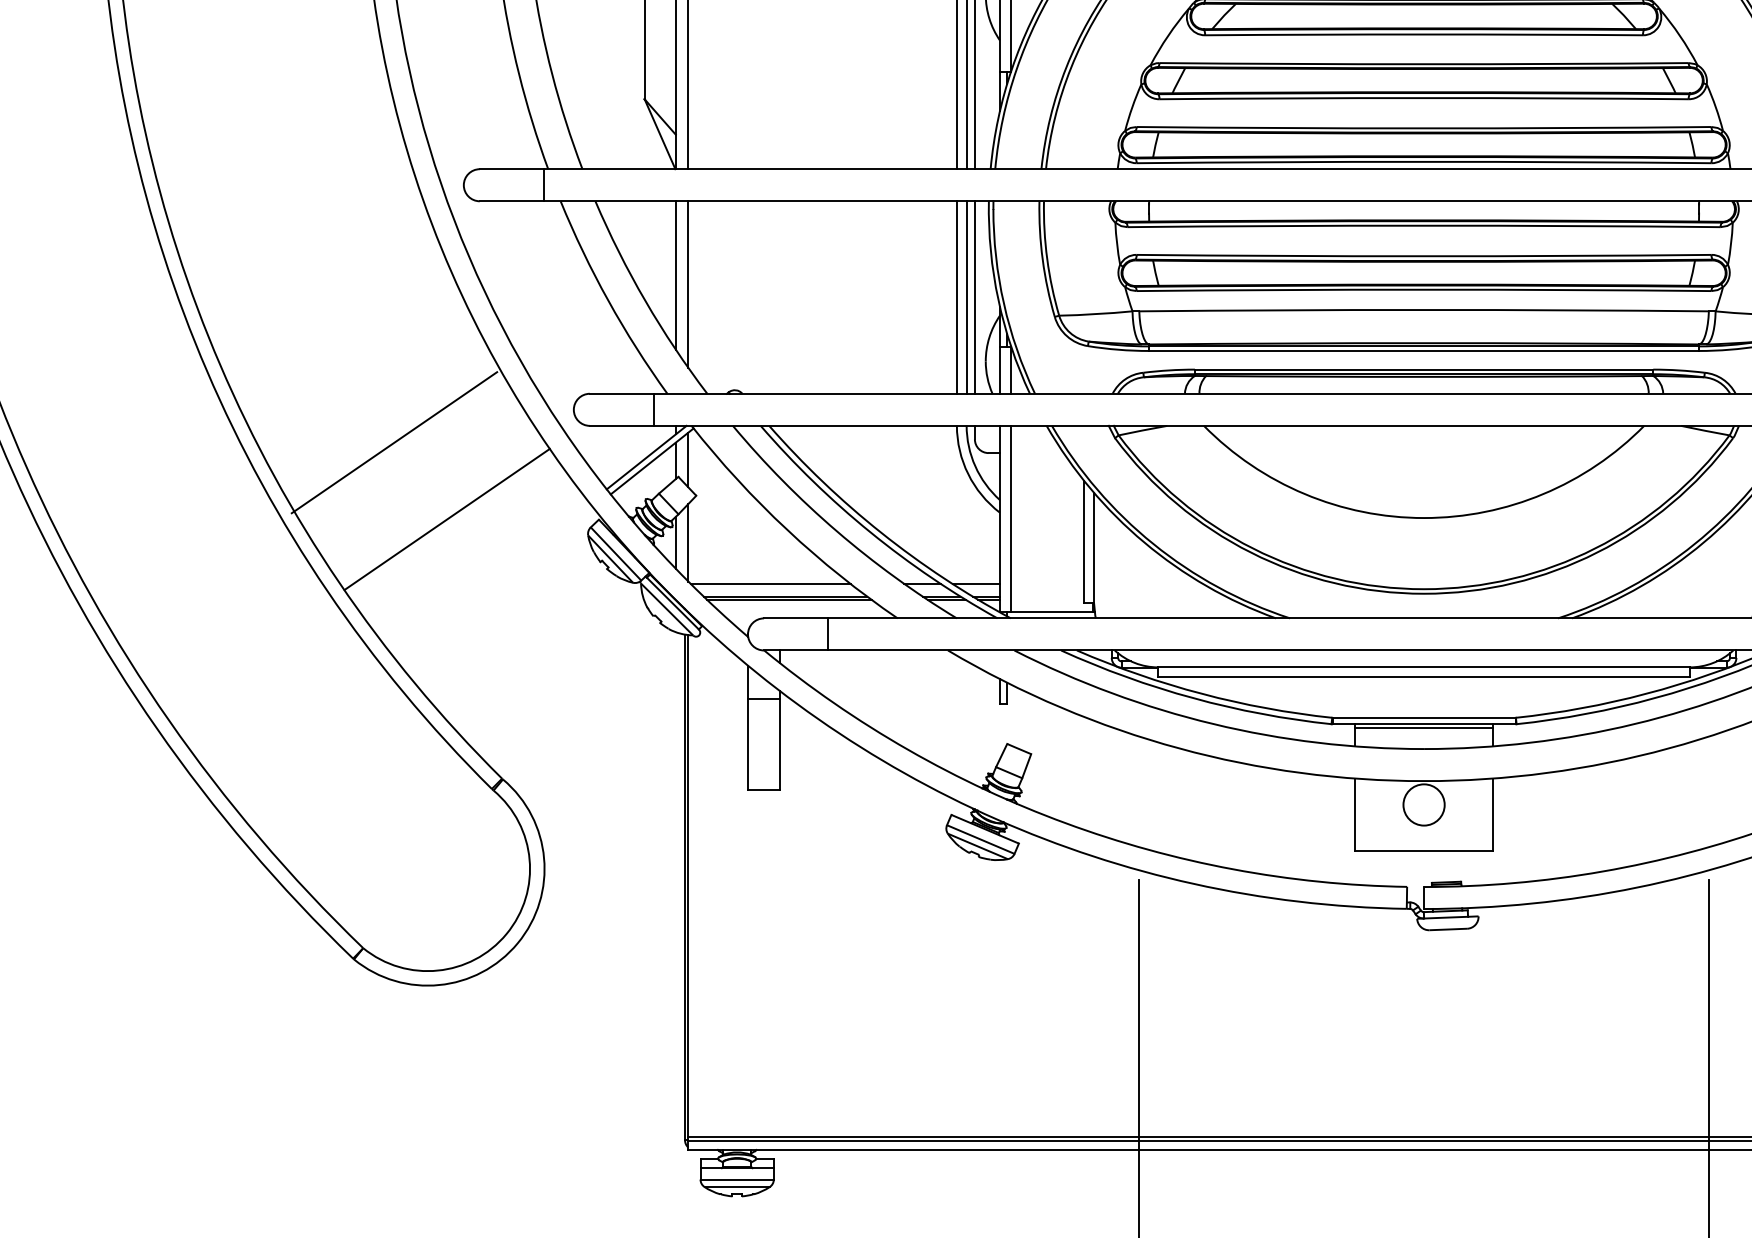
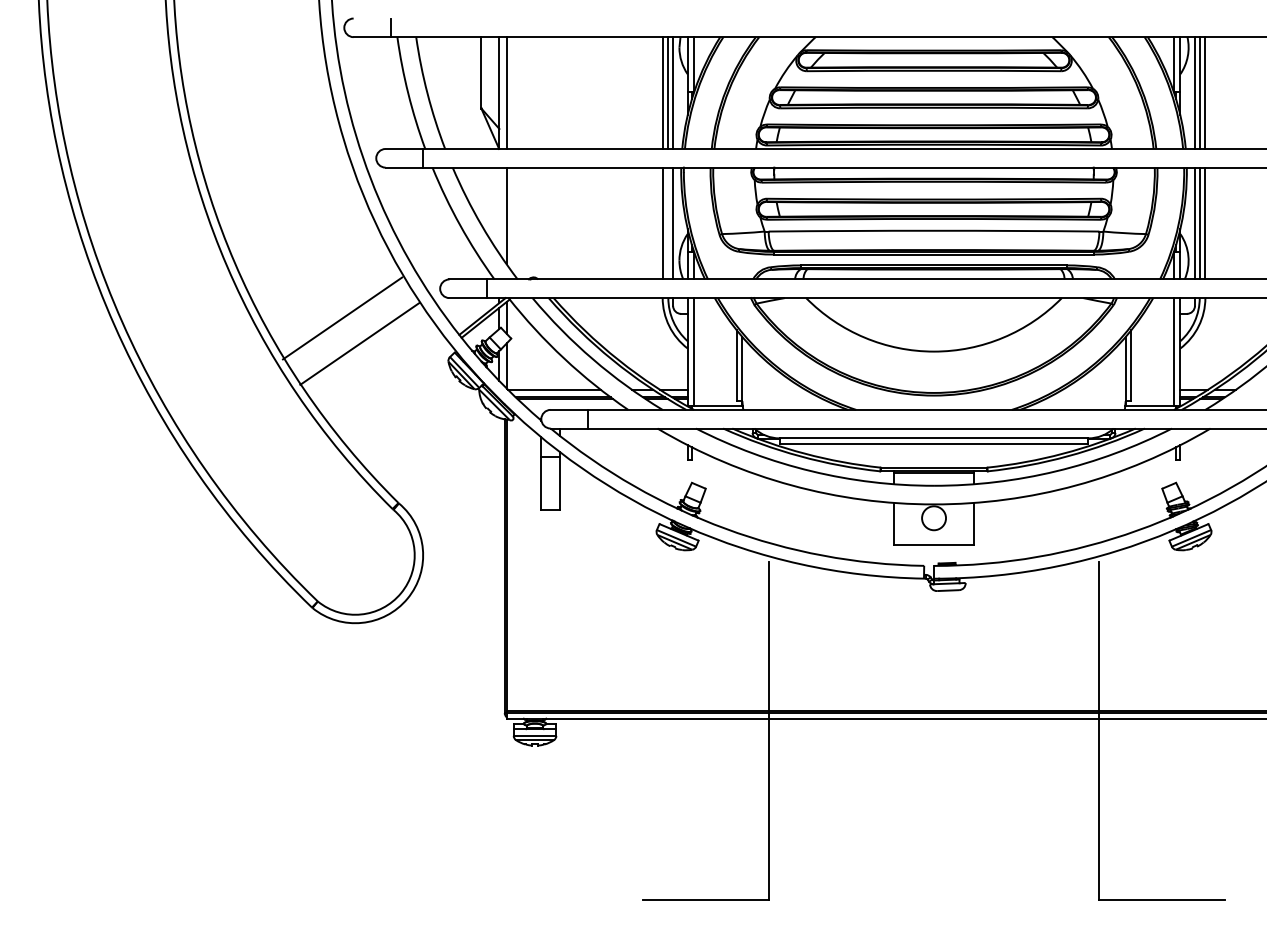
line: (675, 275) -> (499, 210), removed
line: (966, 297) -> (668, 223), removed
line: (393, 442) -> (359, 343), moved
line: (447, 519) -> (342, 318), moved

